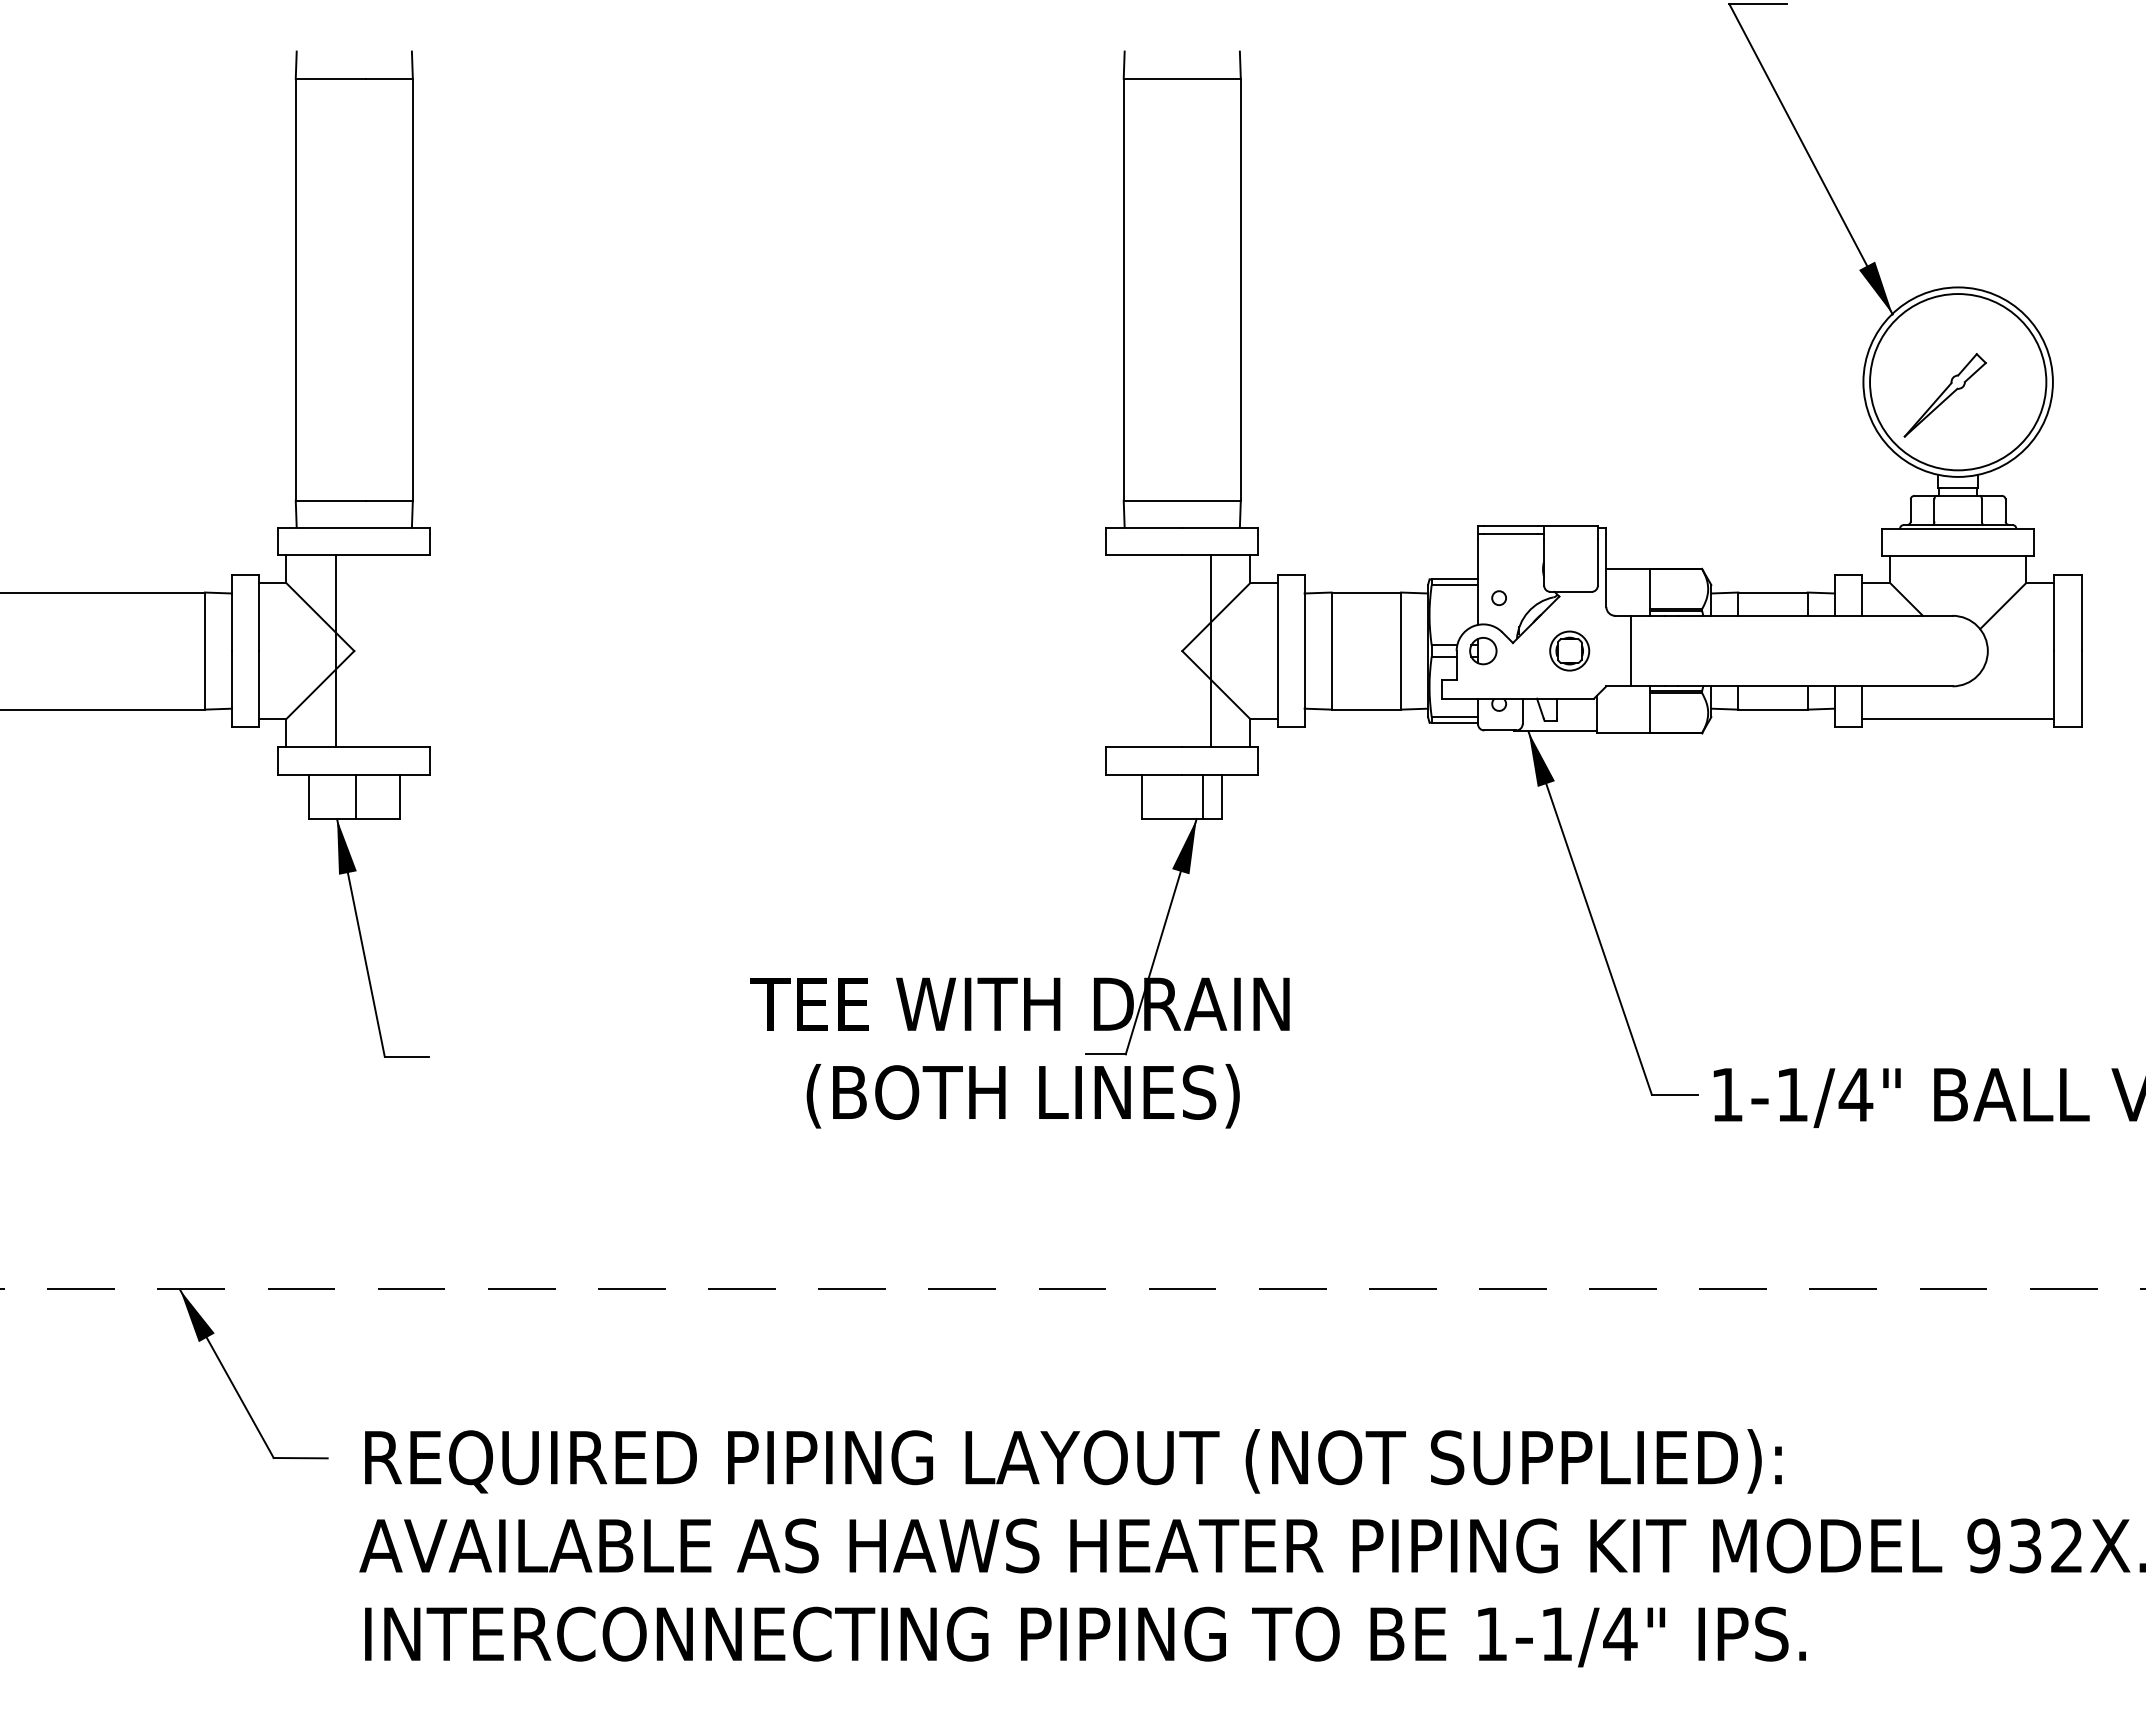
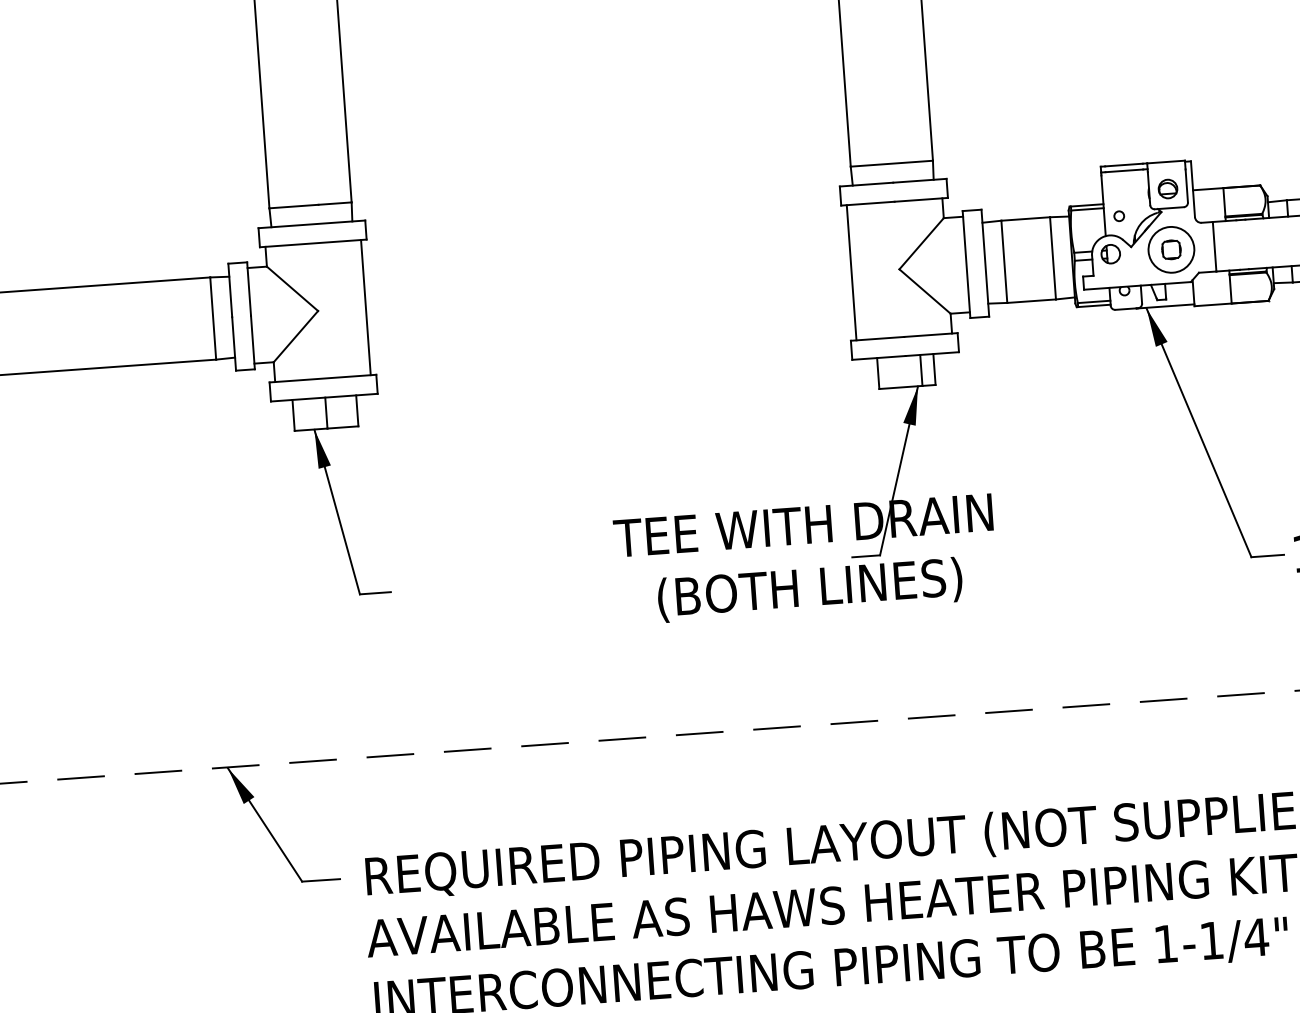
part: (1570, 564) -> (1167, 189), added
line: (336, 650) -> (365, 307), moved
line: (1211, 650) -> (851, 272), moved
circle: (1569, 650) -> (1171, 249), size x1.67

